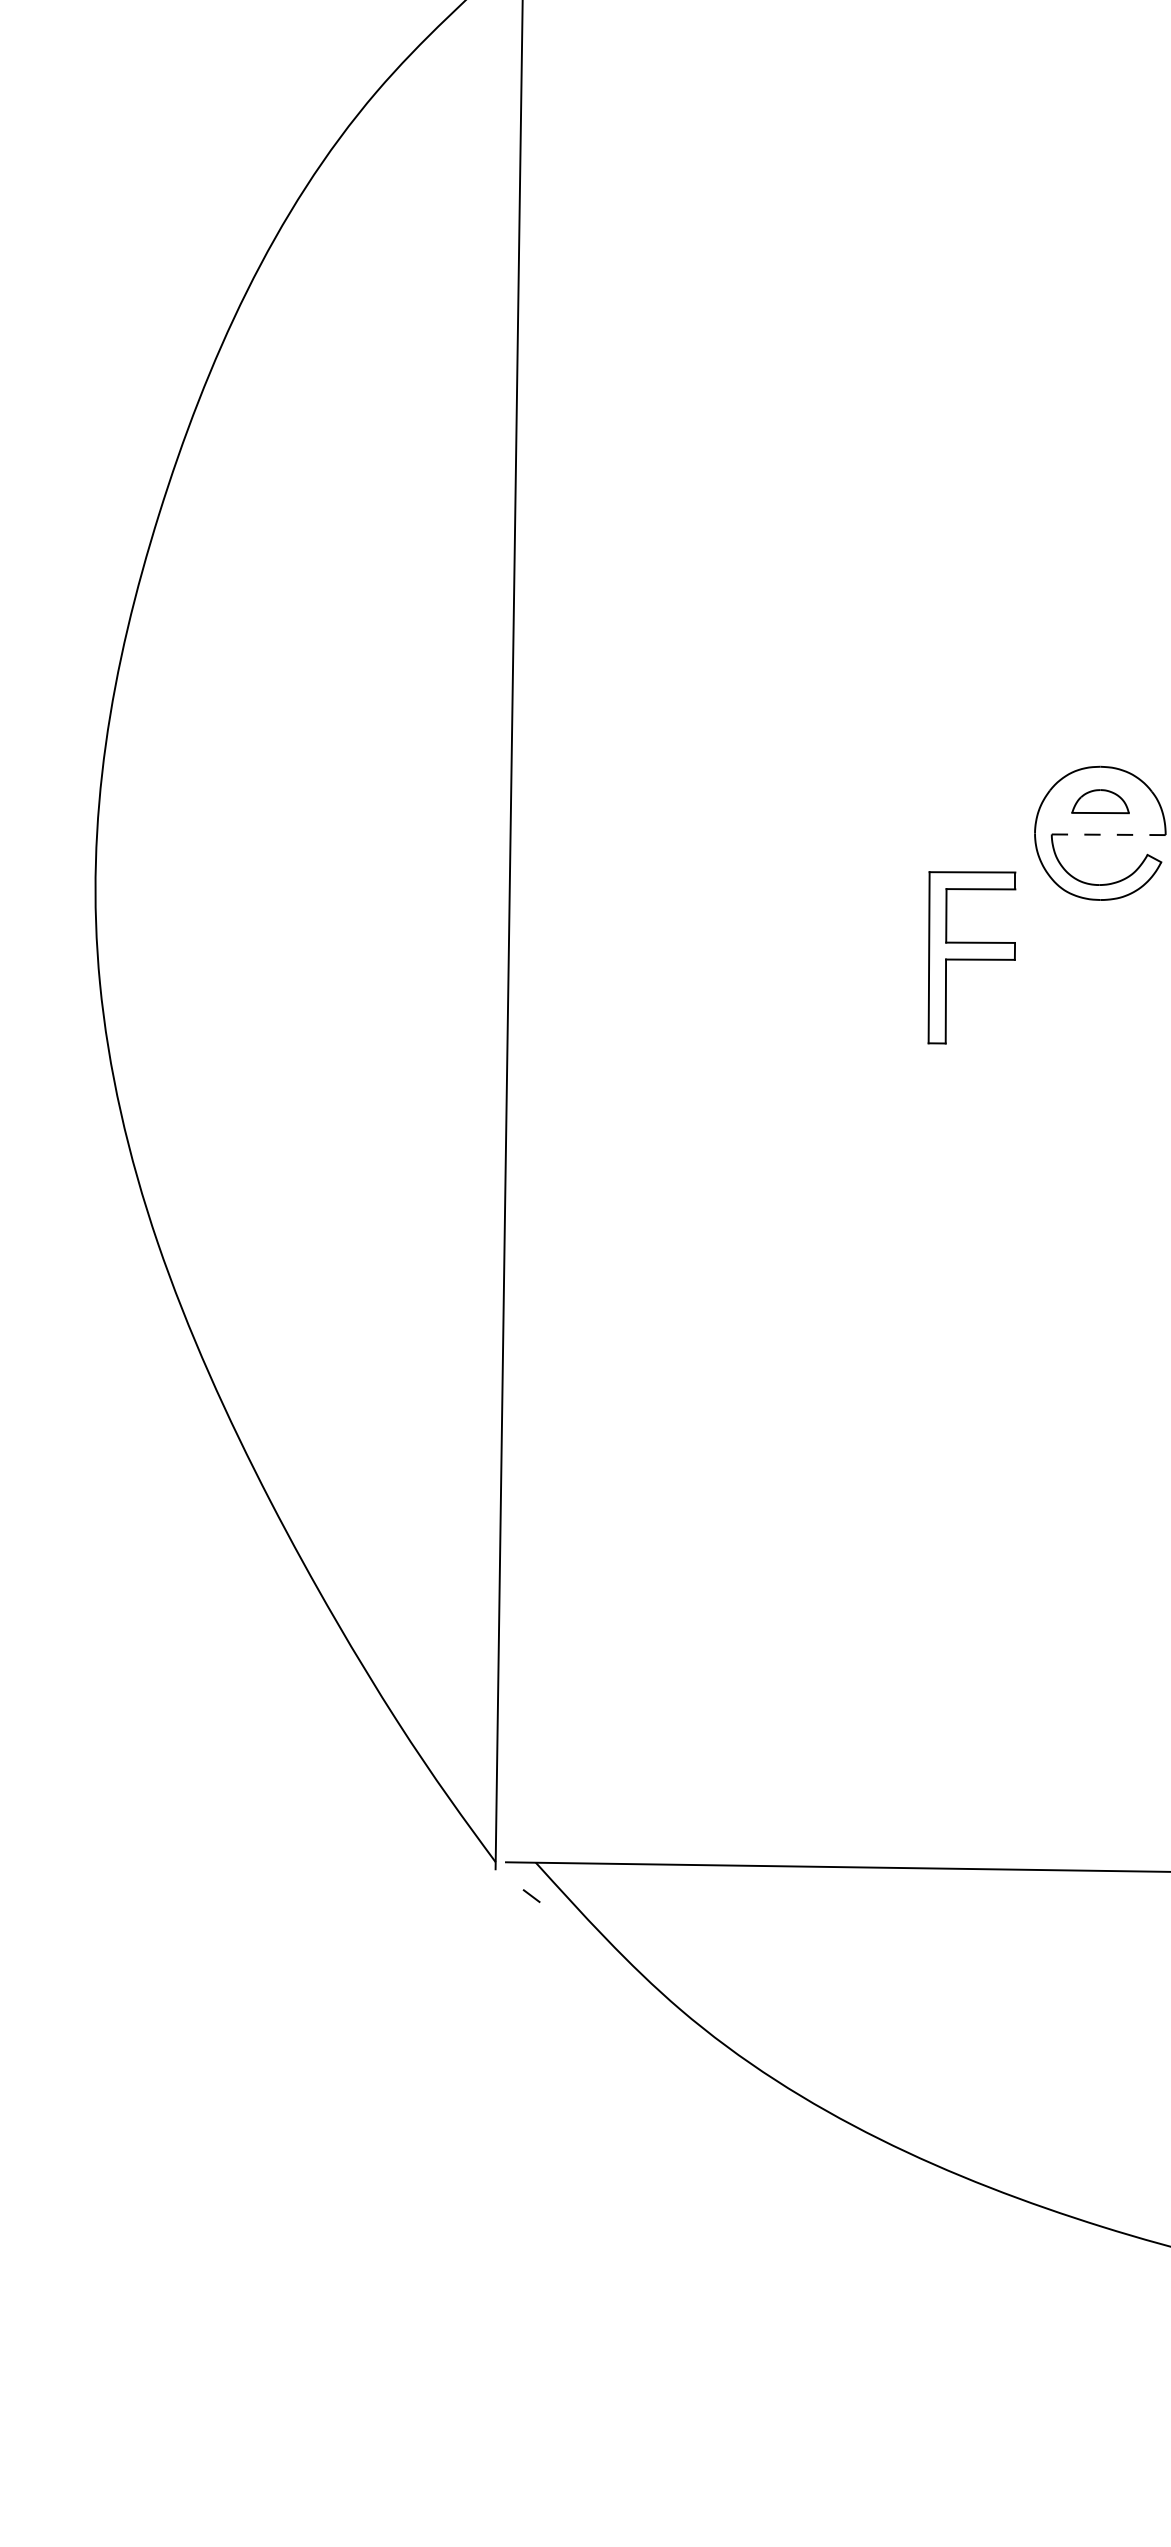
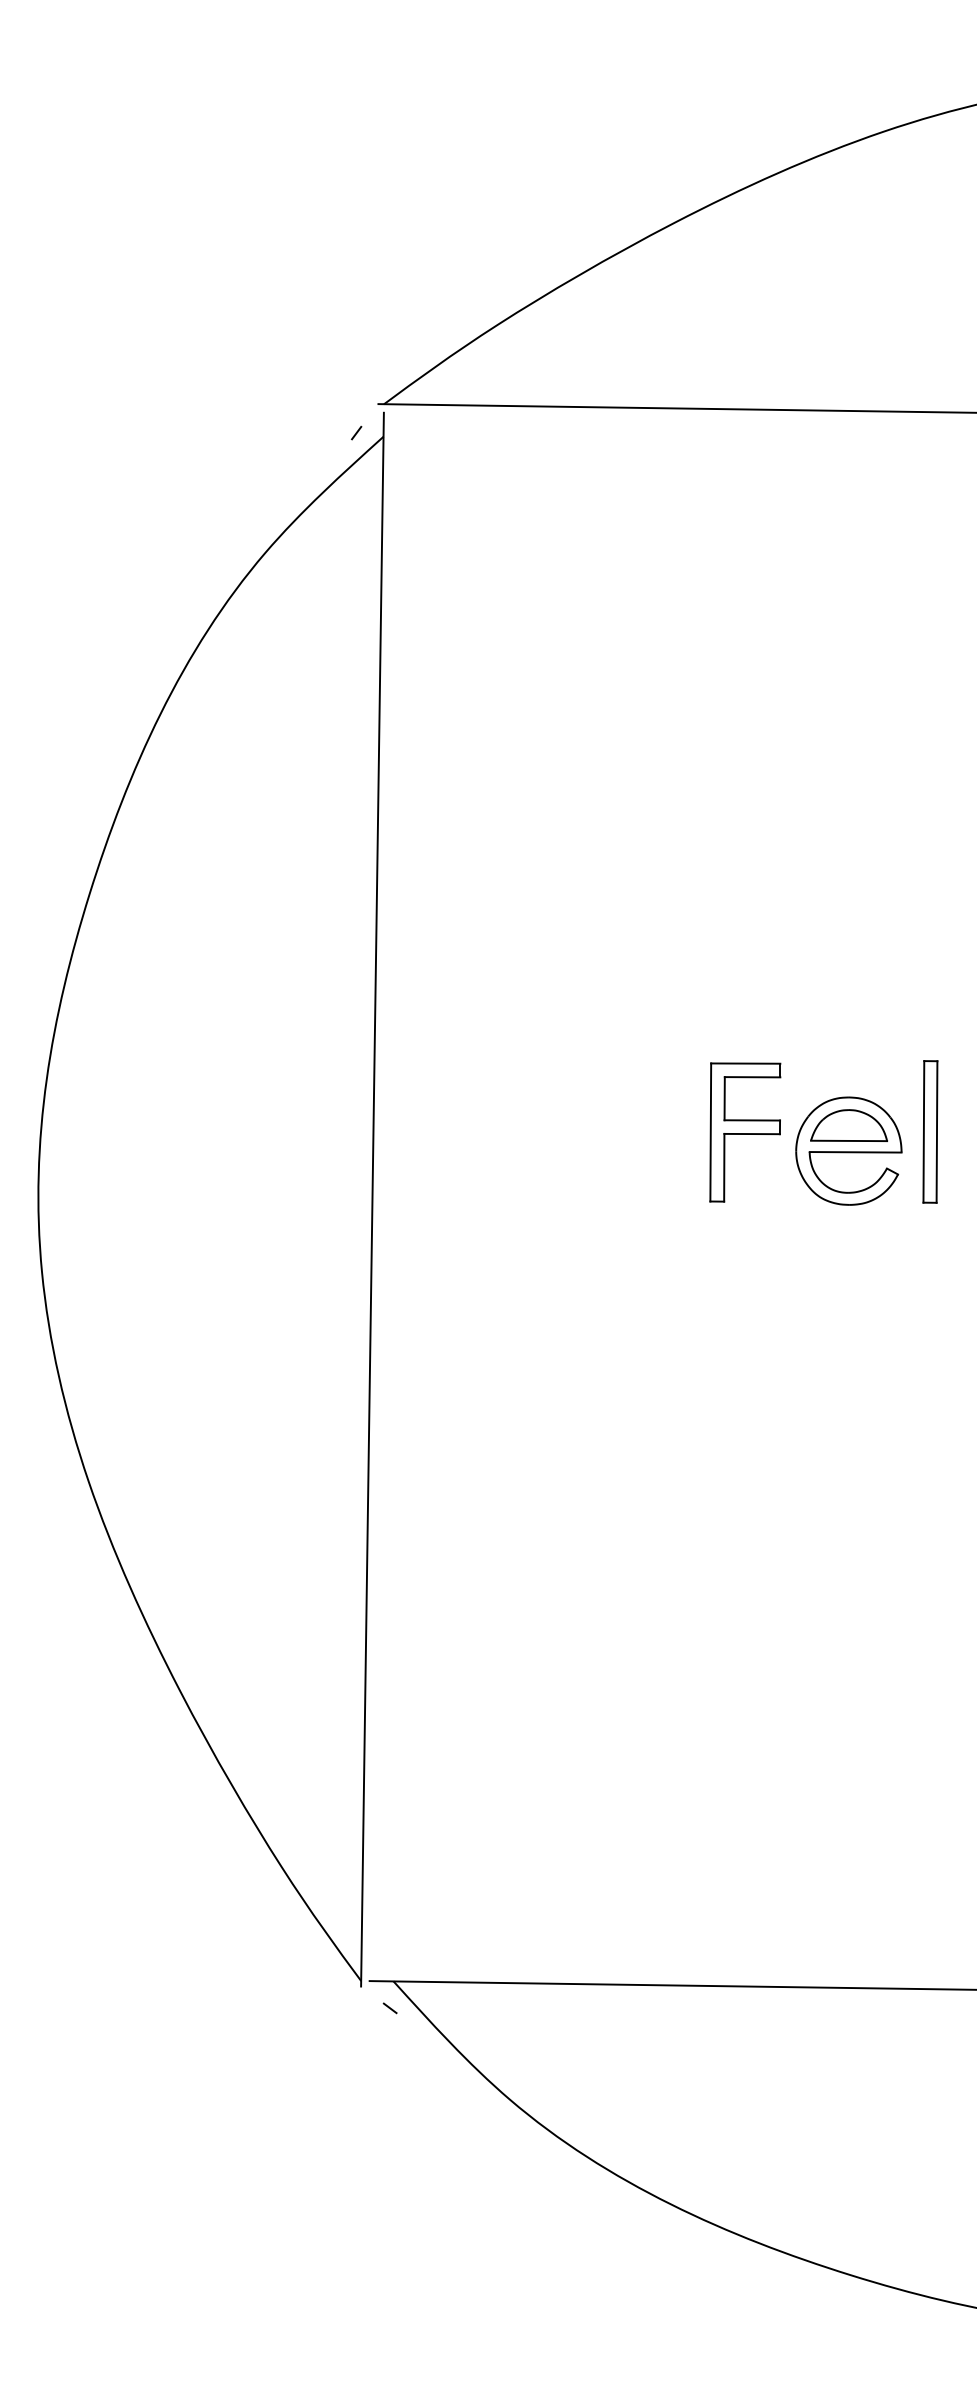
part: (1099, 801) -> (848, 1125), size x1.67
line: (1108, 835) -> (855, 1152), dashed -> solid
part: (972, 957) -> (745, 1132), moved

